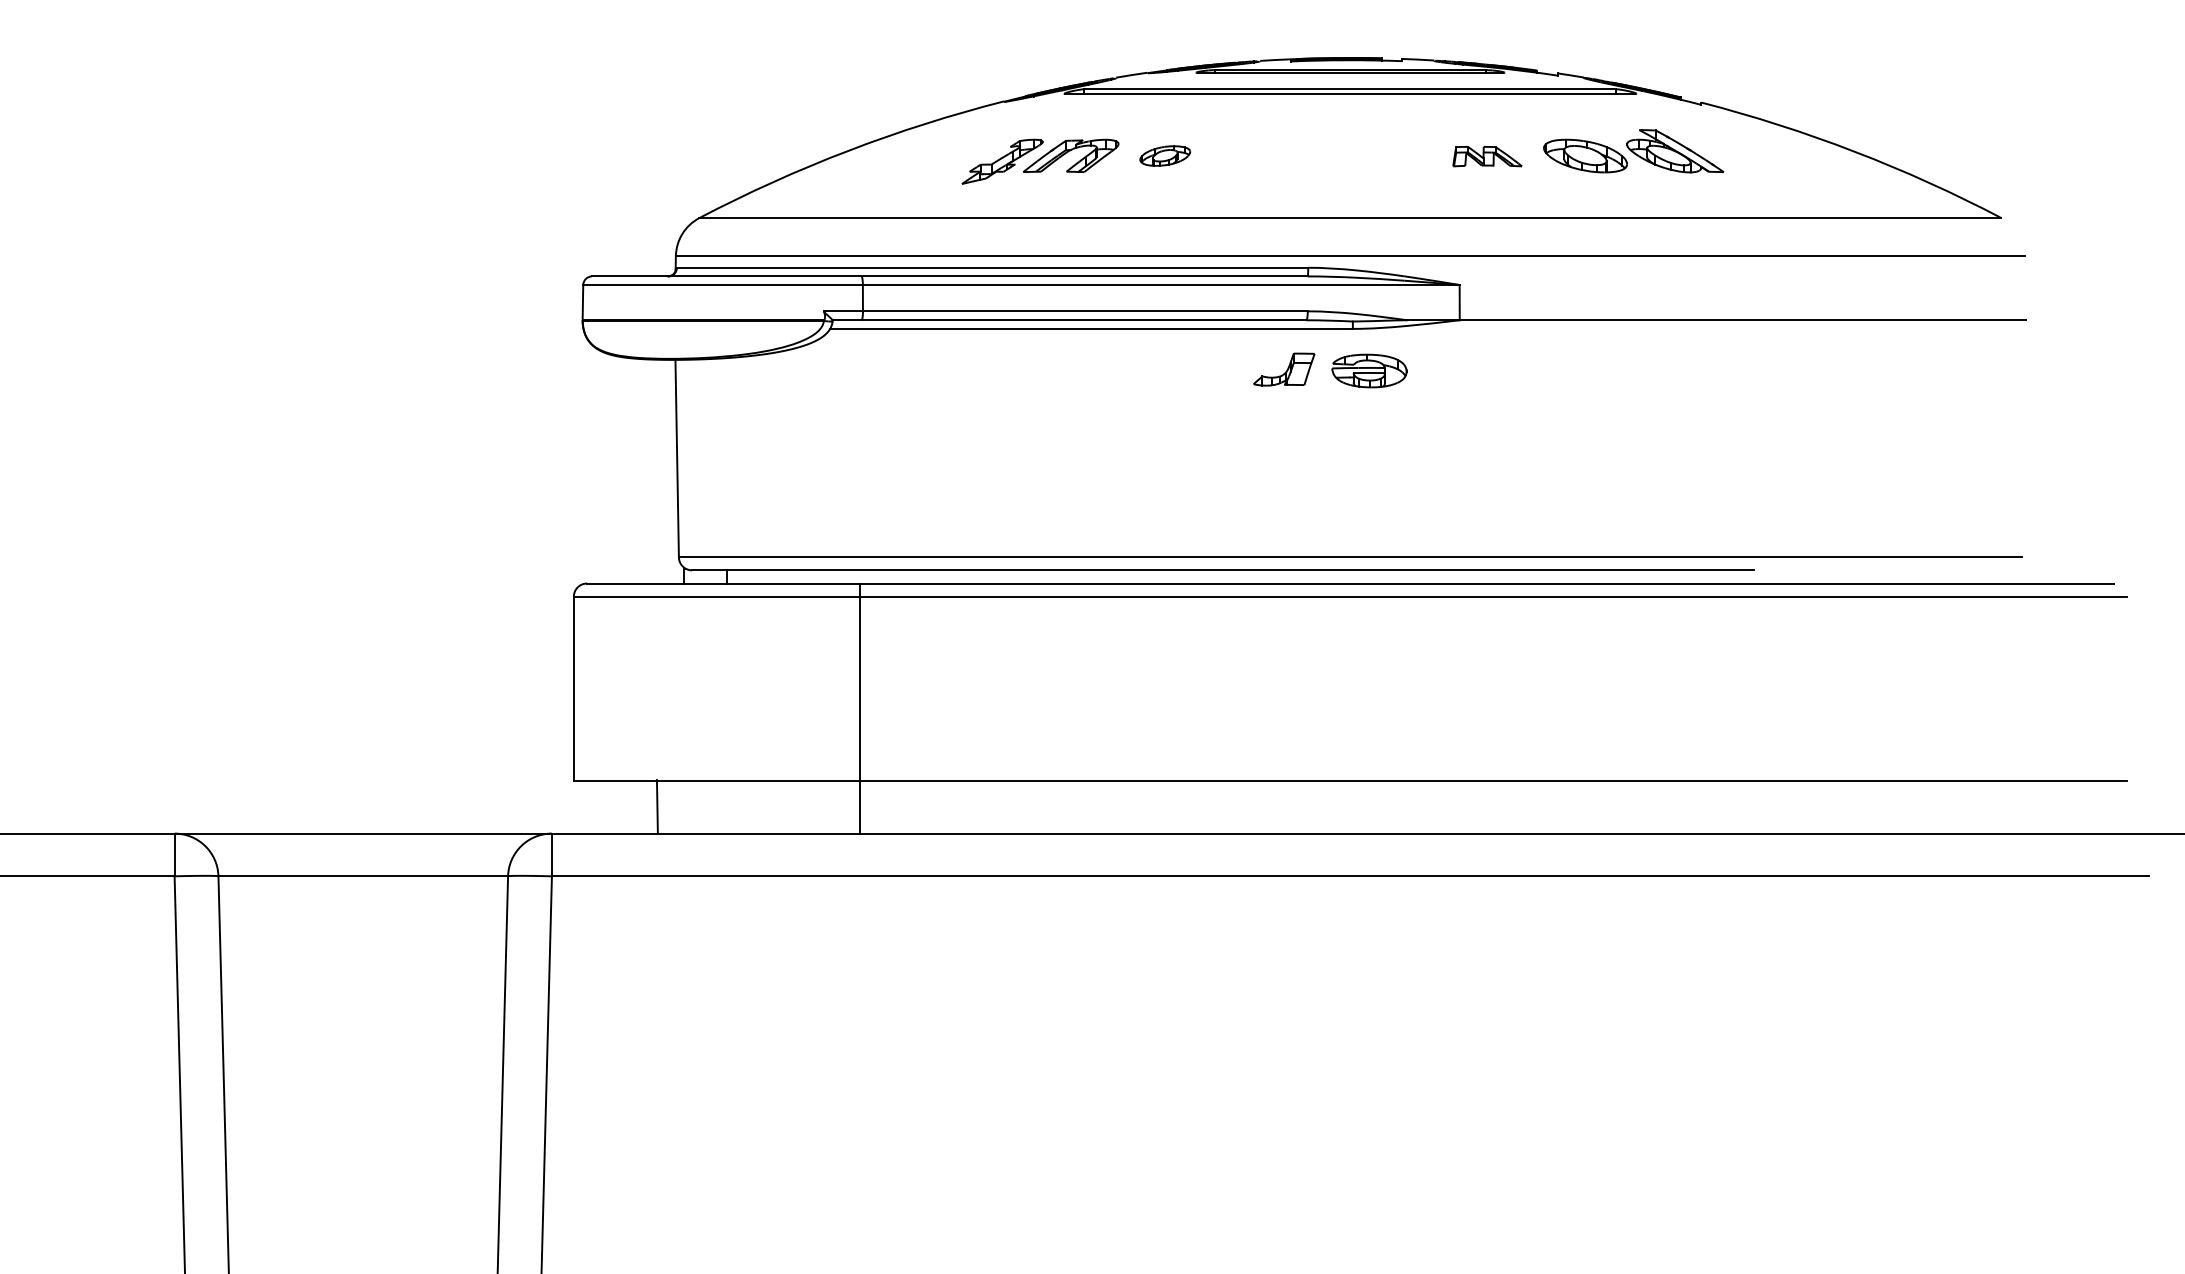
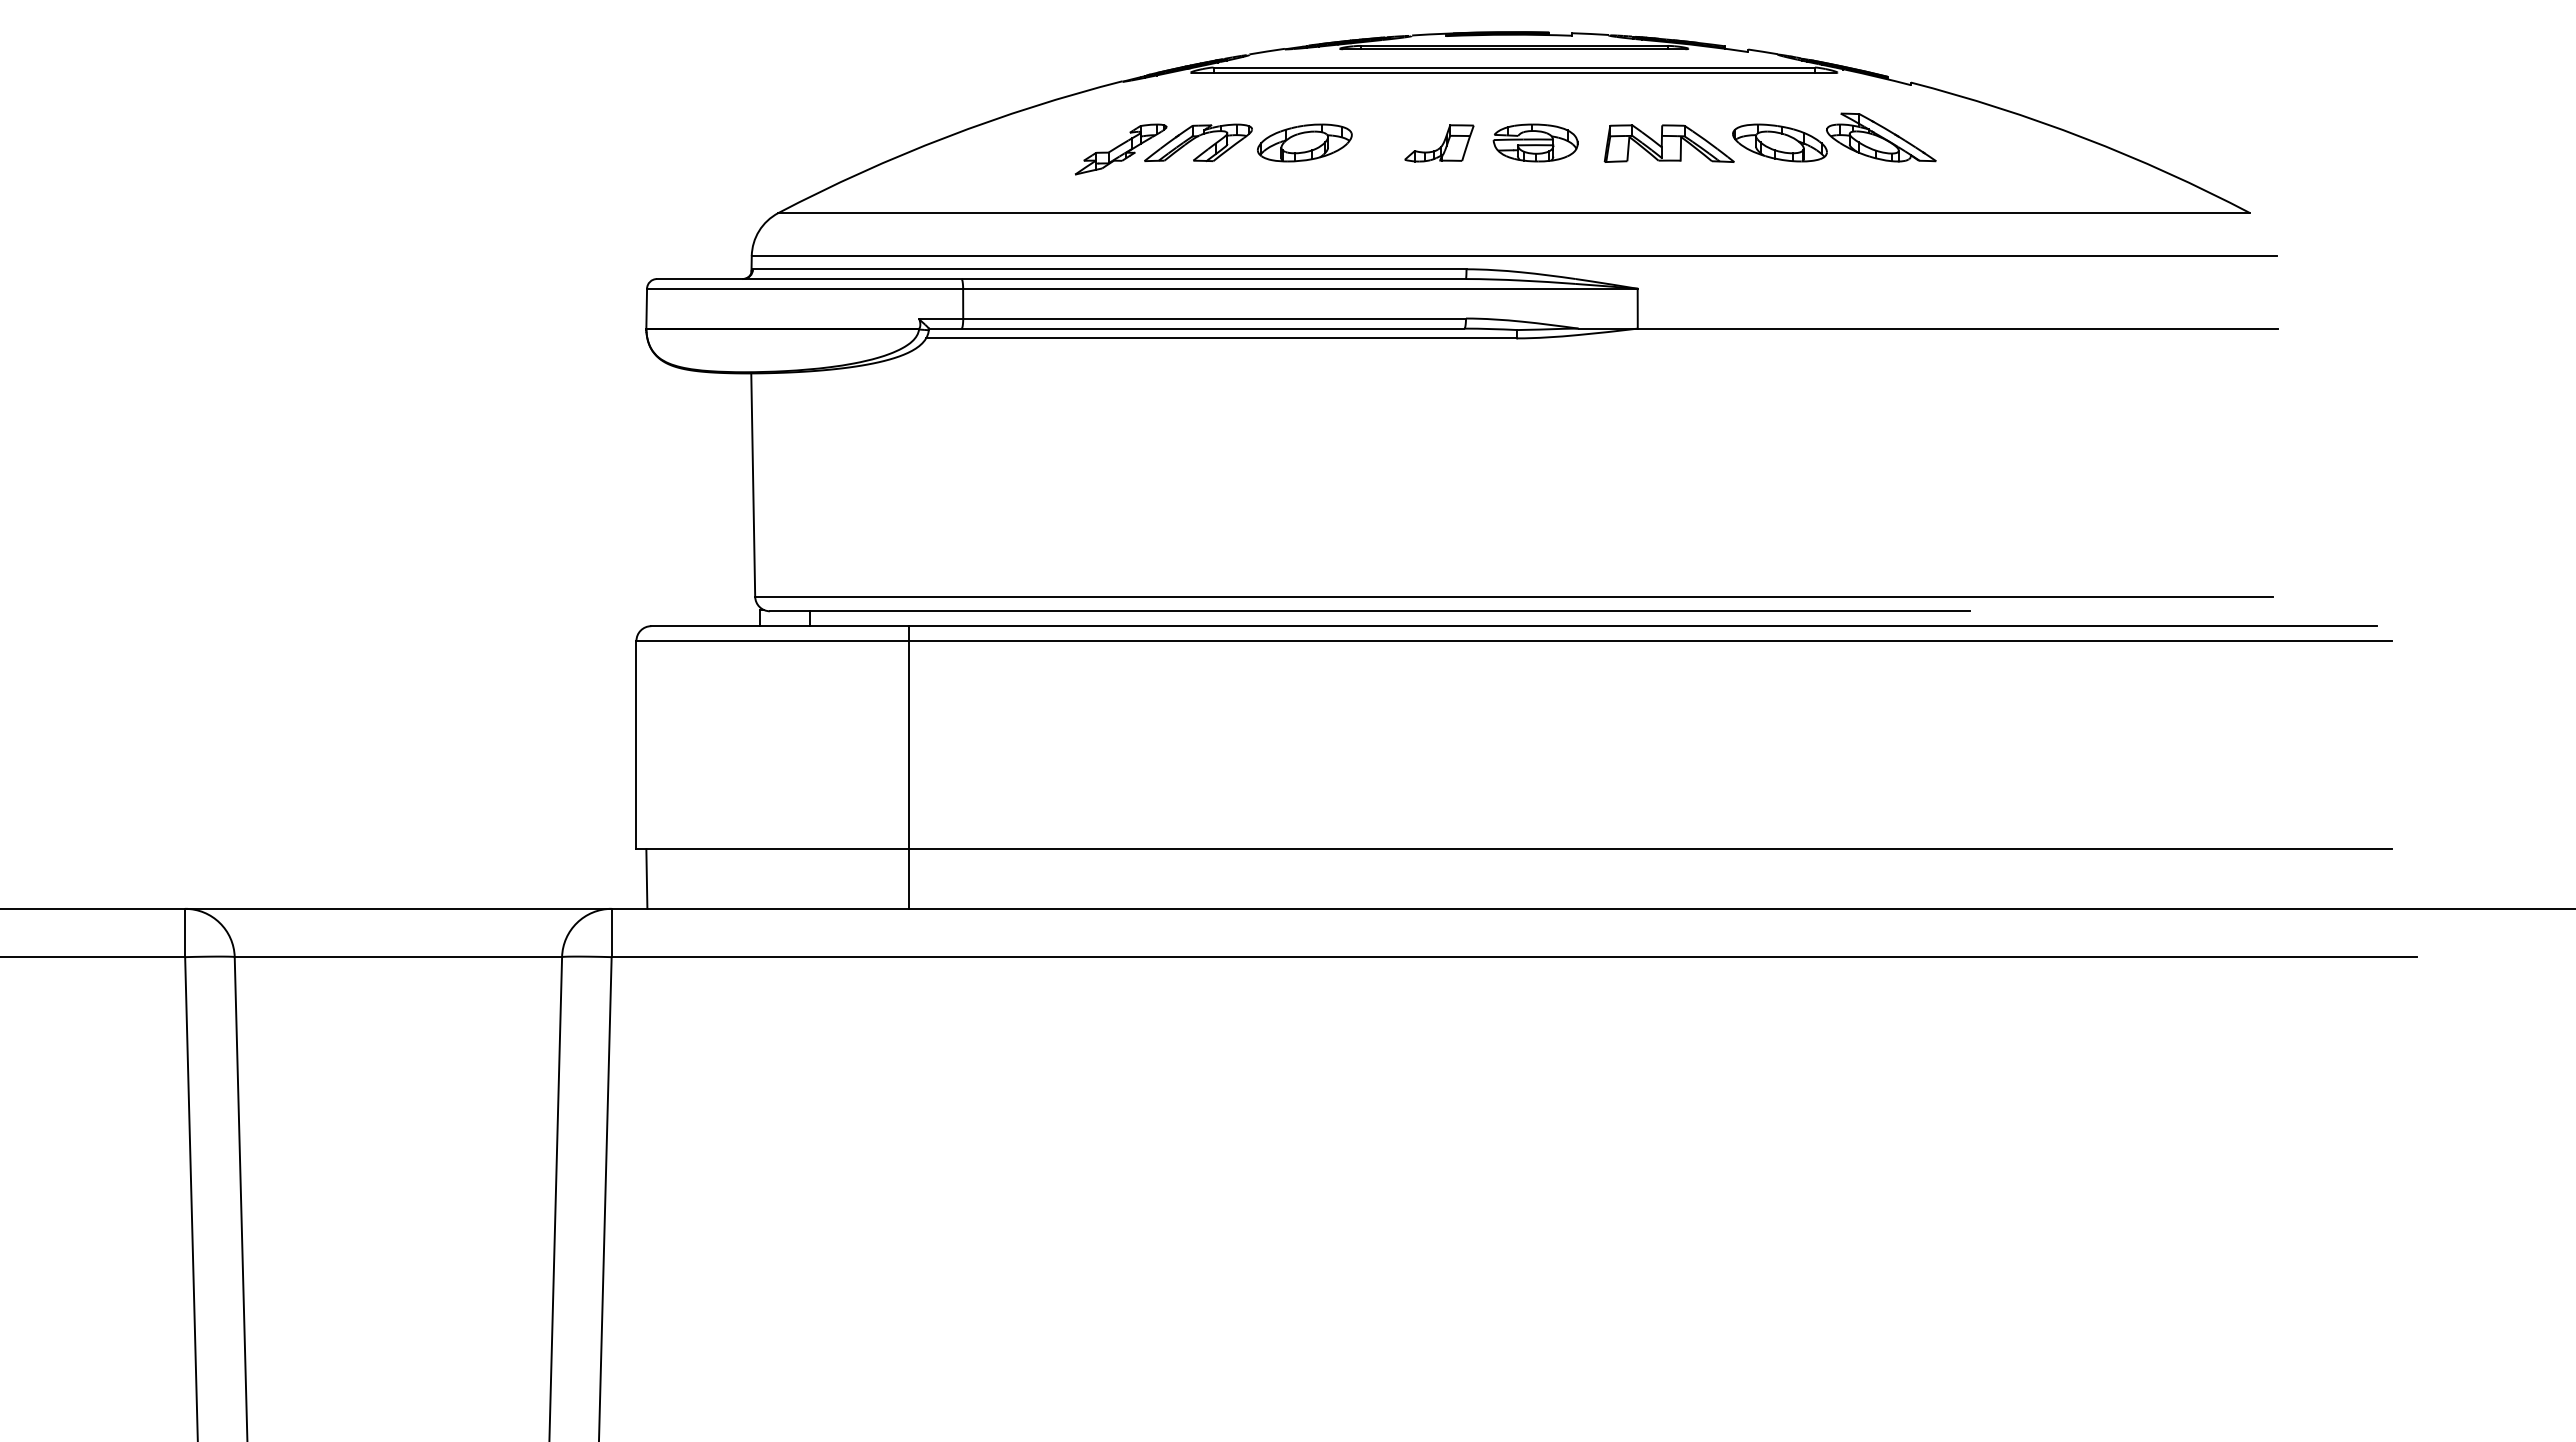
part: (1164, 155) -> (1304, 142), size x1.67
part: (1486, 156) -> (1668, 143), size x1.67
part: (1284, 369) -> (1439, 143), moved
part: (1369, 370) -> (1535, 142), moved
line: (860, 708) -> (909, 767), moved
line: (657, 805) -> (646, 878), moved

